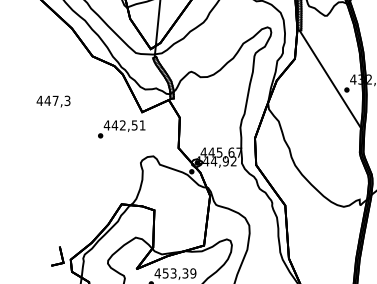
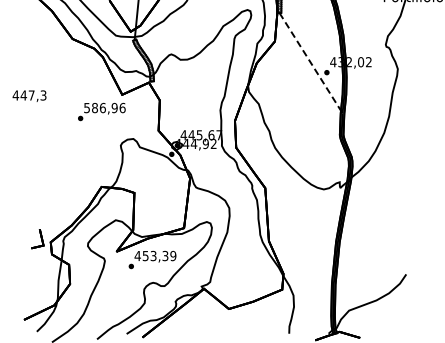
line: (330, 78) -> (310, 61), solid -> dashed
text: (53, 100) -> (29, 95), moved
text: (124, 124) -> (104, 107), 442,51 -> 586,96

